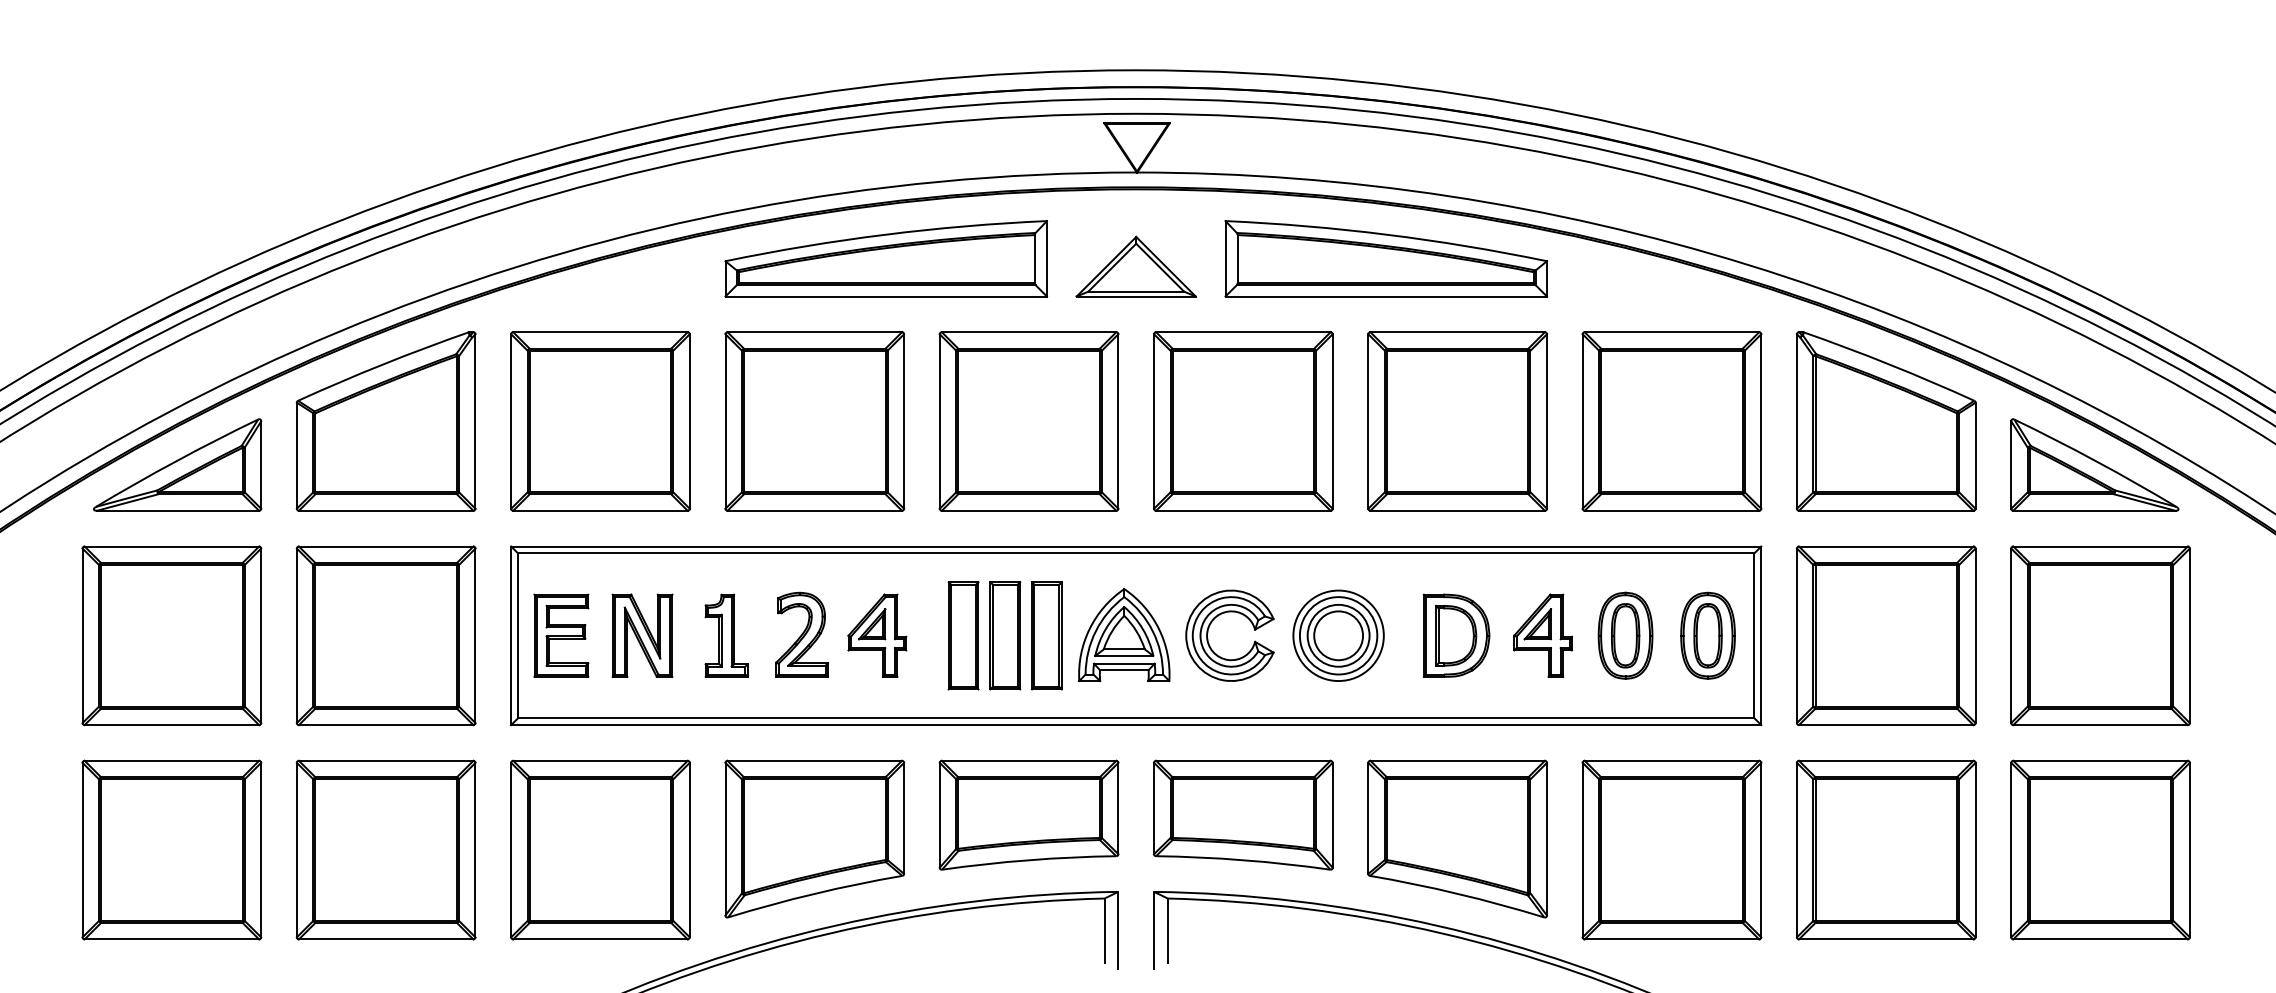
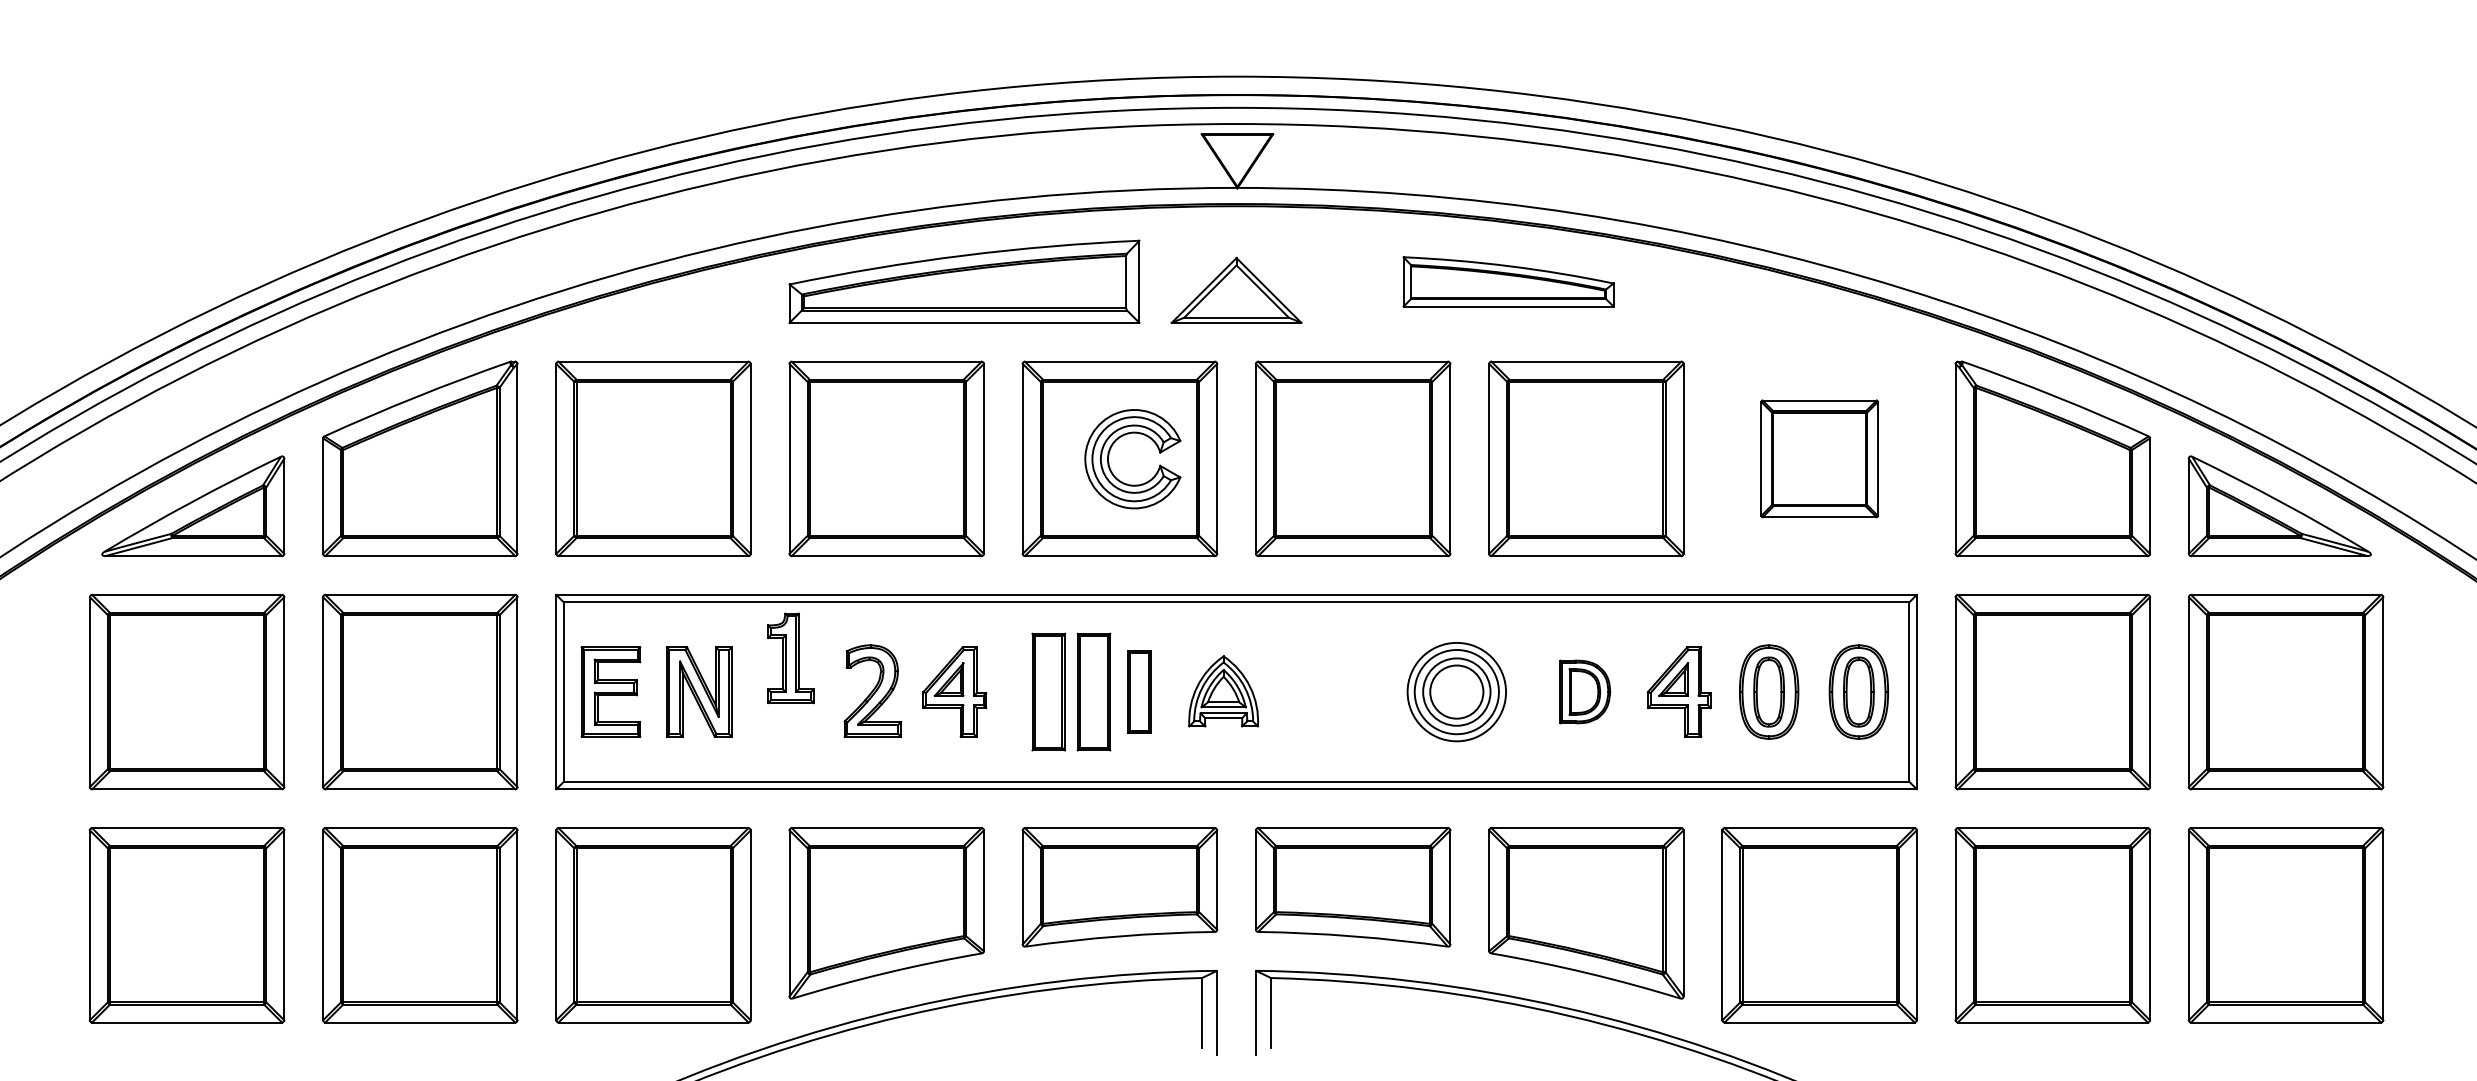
part: (1385, 258) -> (1507, 281), size x0.6
part: (1671, 421) -> (1819, 458), size x0.6
part: (1208, 633) -> (1109, 456), moved
part: (726, 635) -> (790, 658), moved
part: (1046, 635) -> (1138, 691), size x0.7
part: (1124, 635) -> (1223, 691), size x0.7
part: (1456, 635) -> (1585, 691), size x0.7

